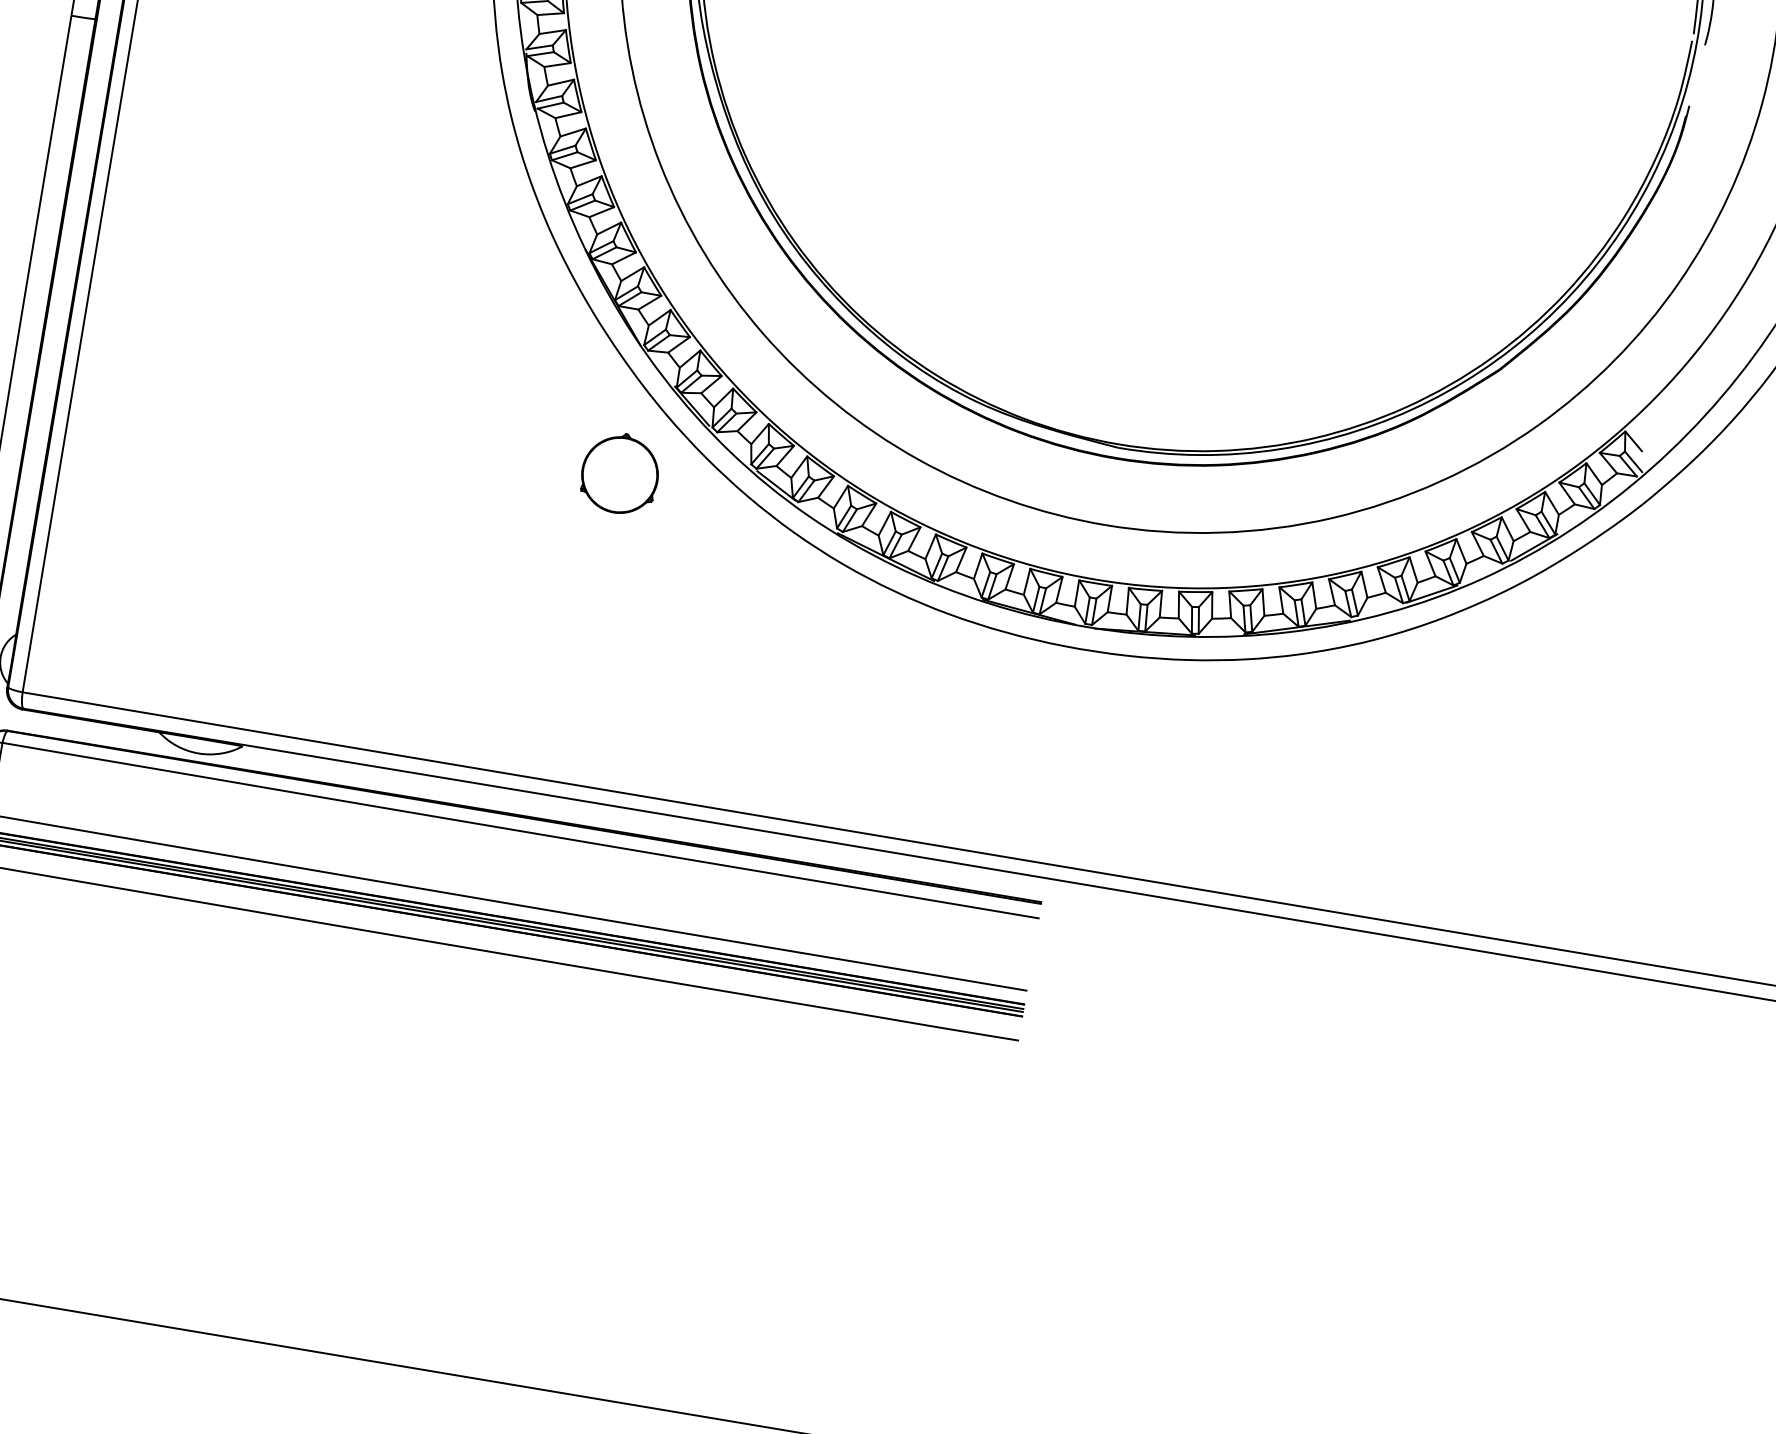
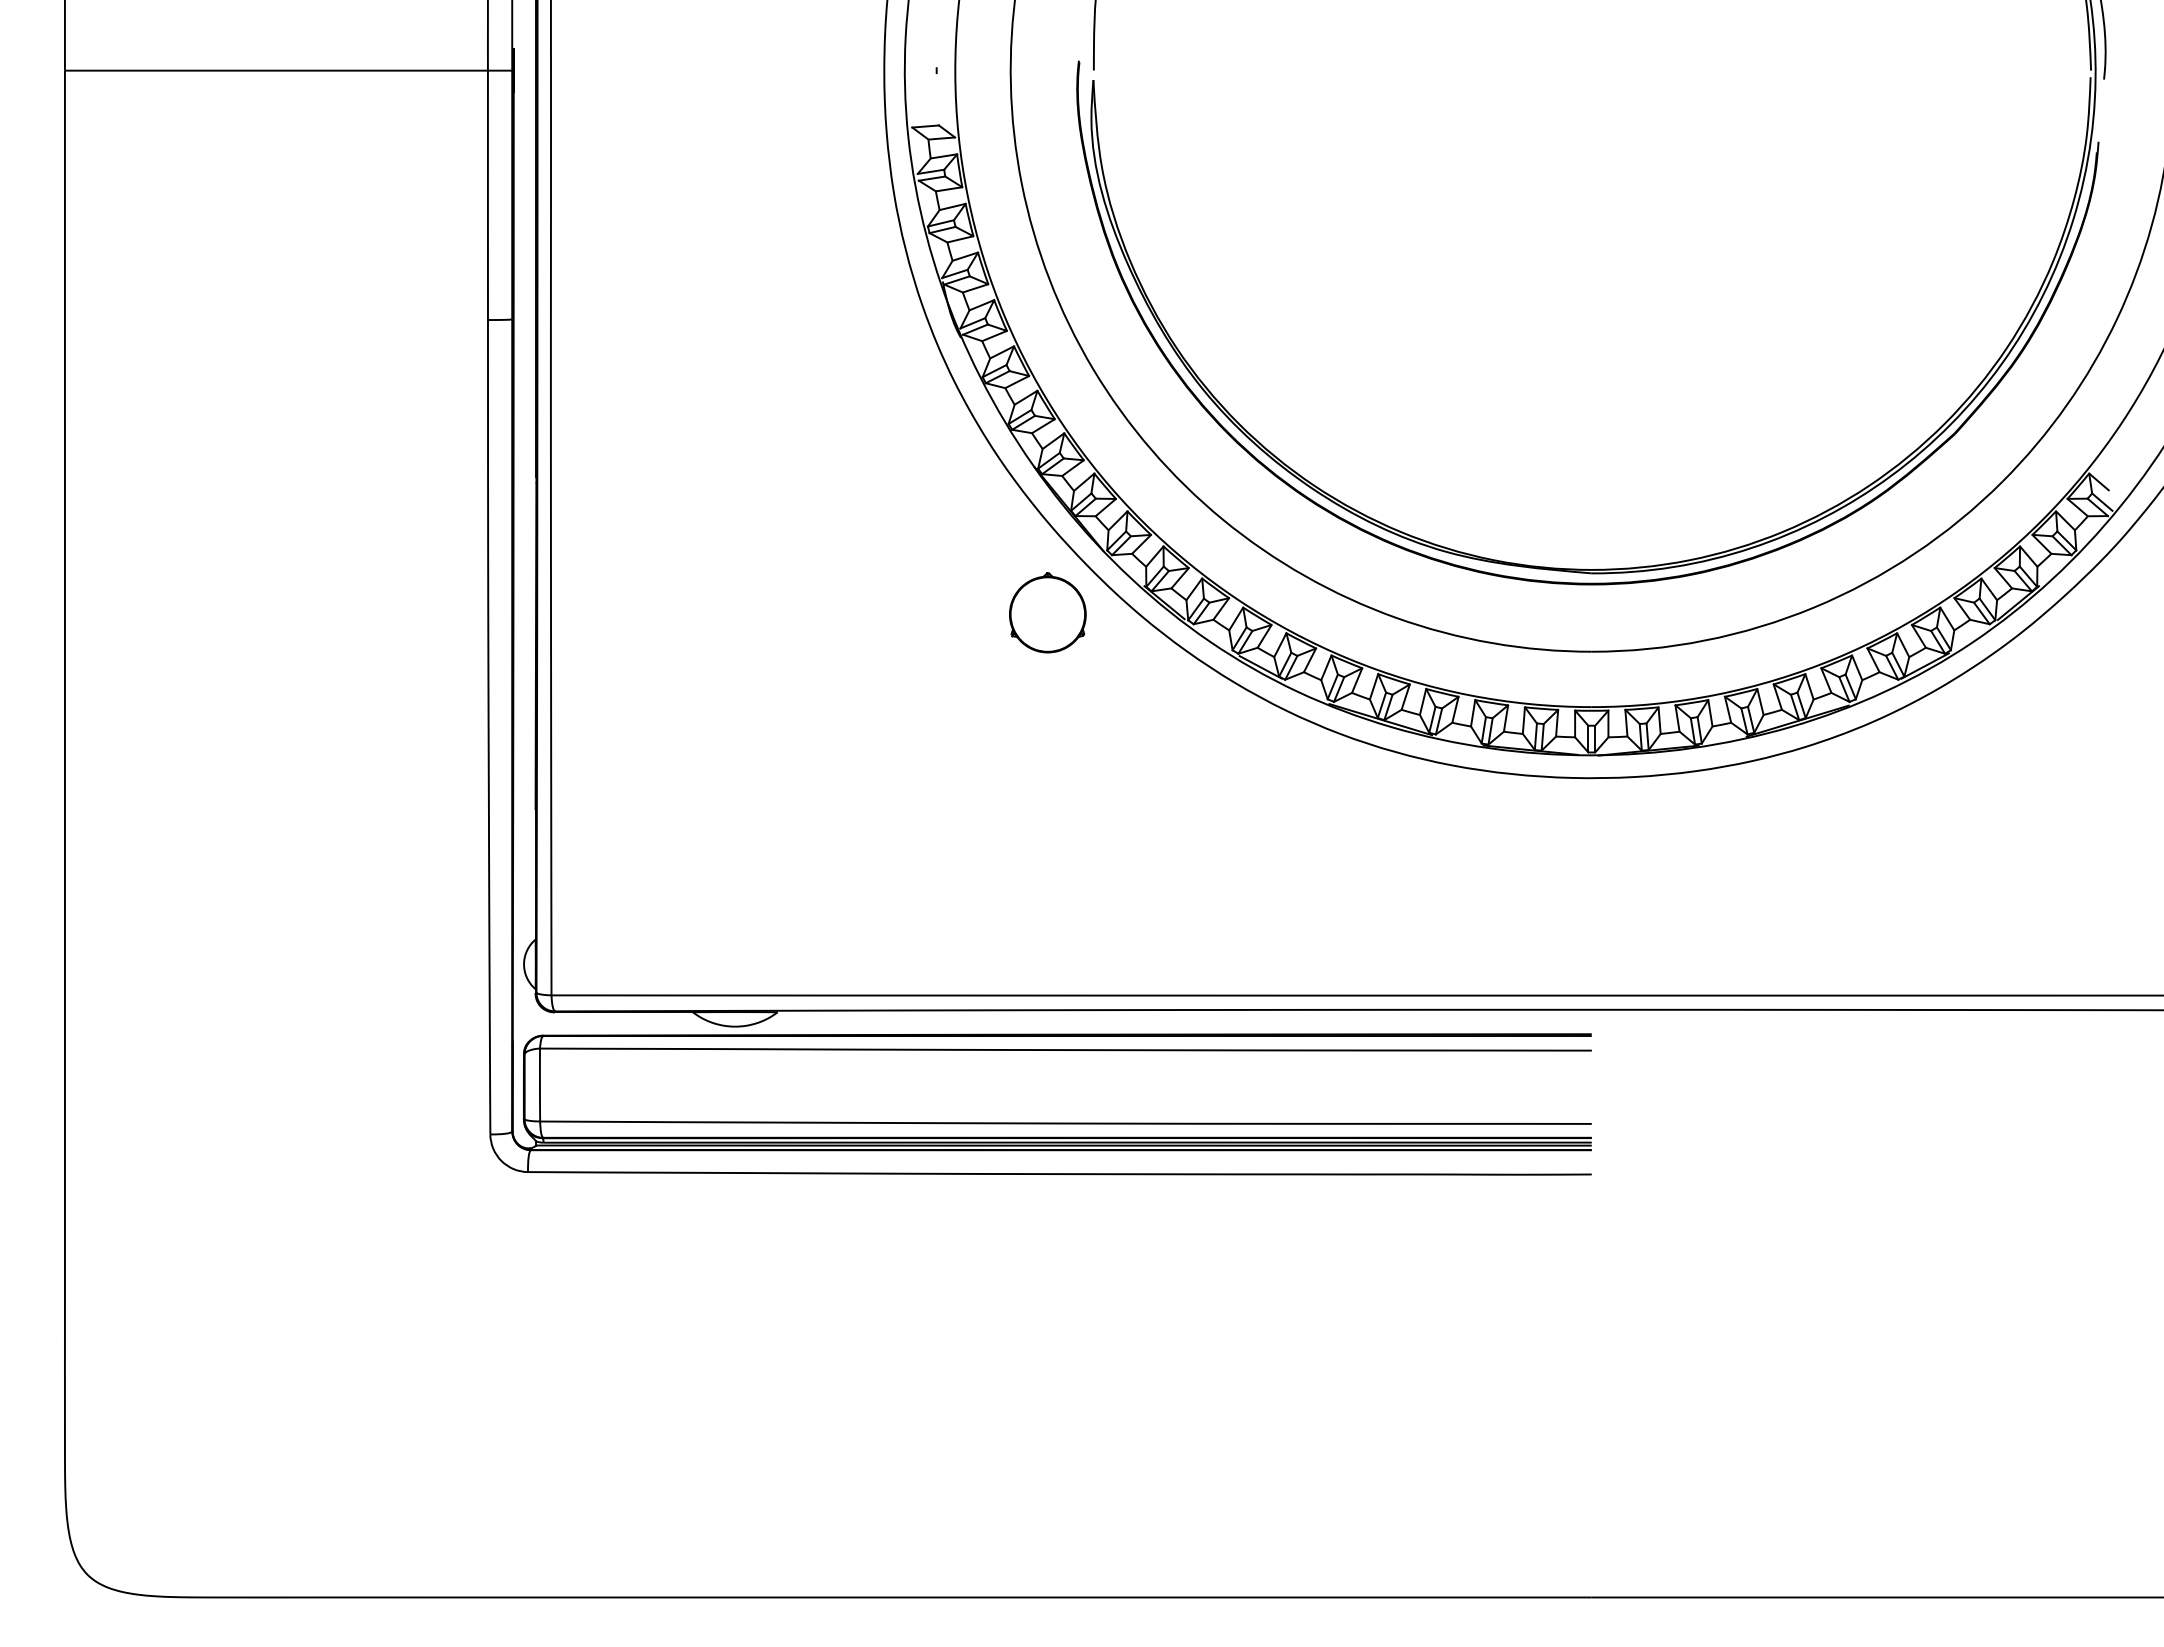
part: (620, 473) -> (1047, 612), moved

